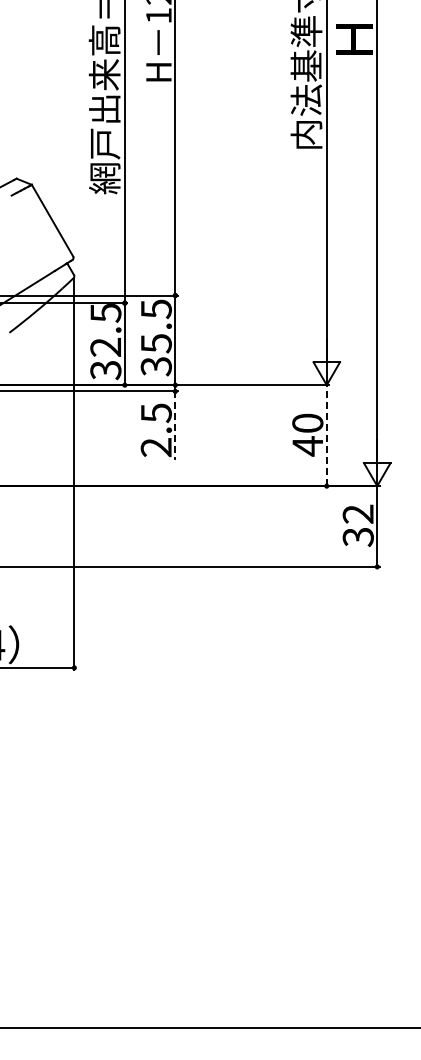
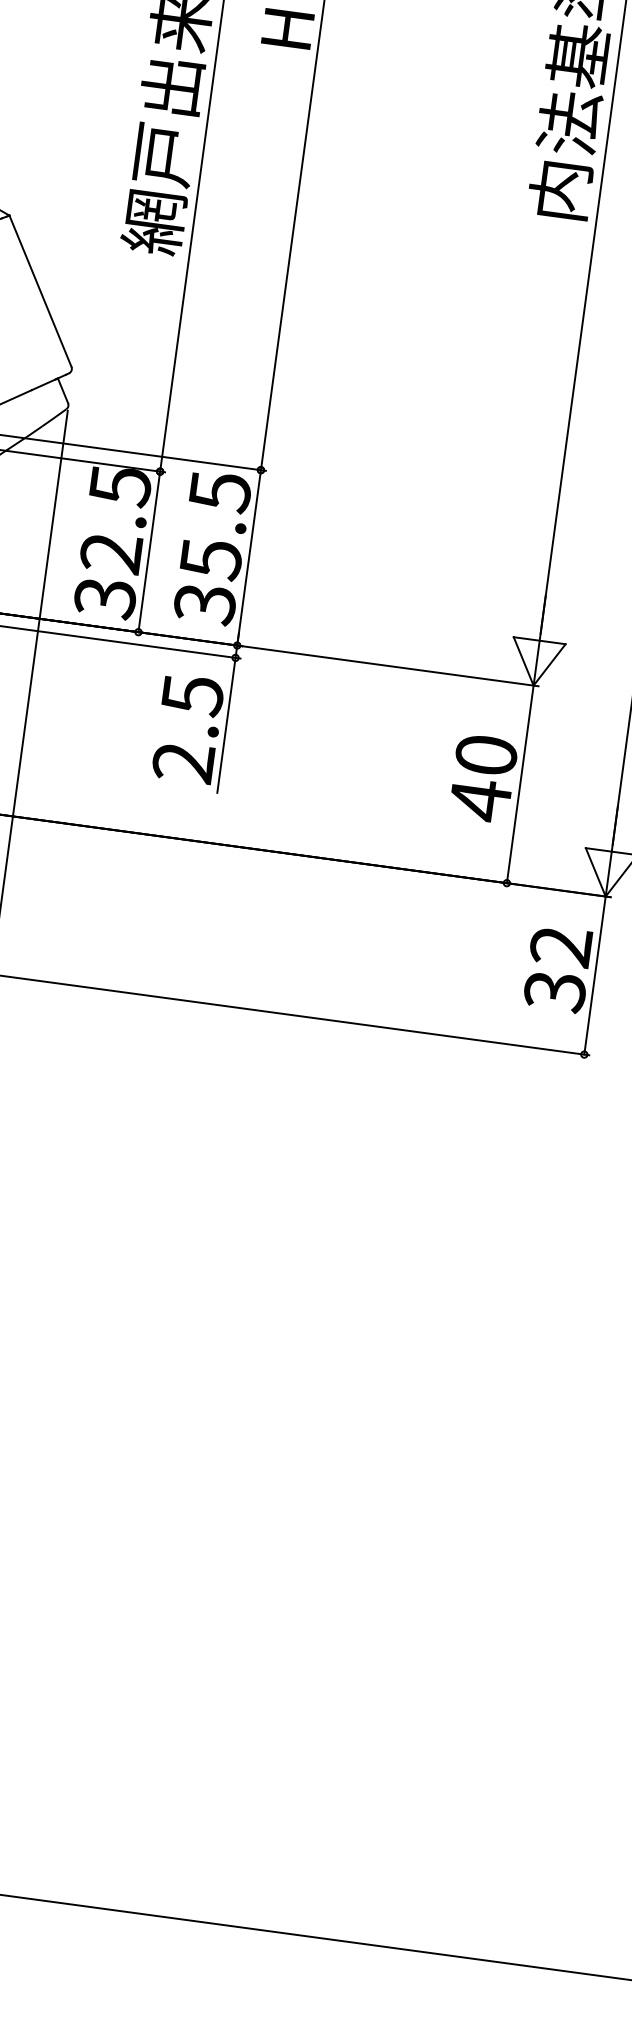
line: (175, 426) -> (226, 726), dashed -> solid
line: (326, 435) -> (519, 784), dashed -> solid

